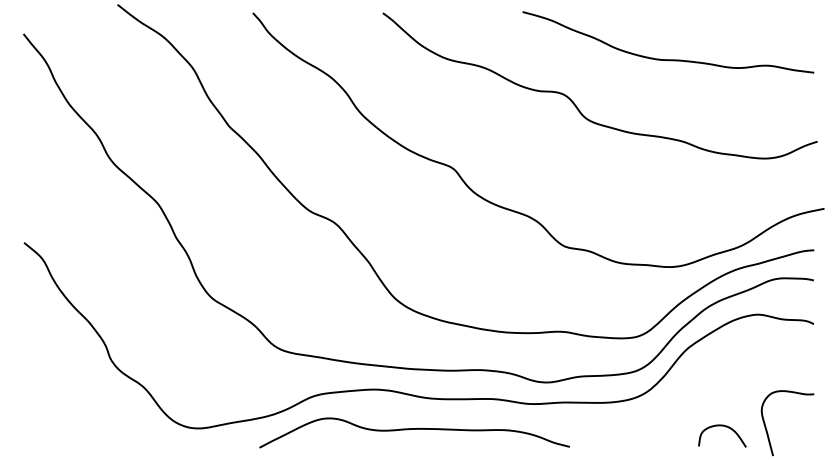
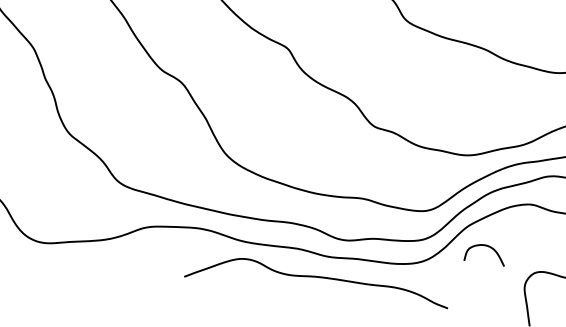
curve: (725, 427) -> (488, 247), moved
curve: (414, 429) -> (317, 277), moved

